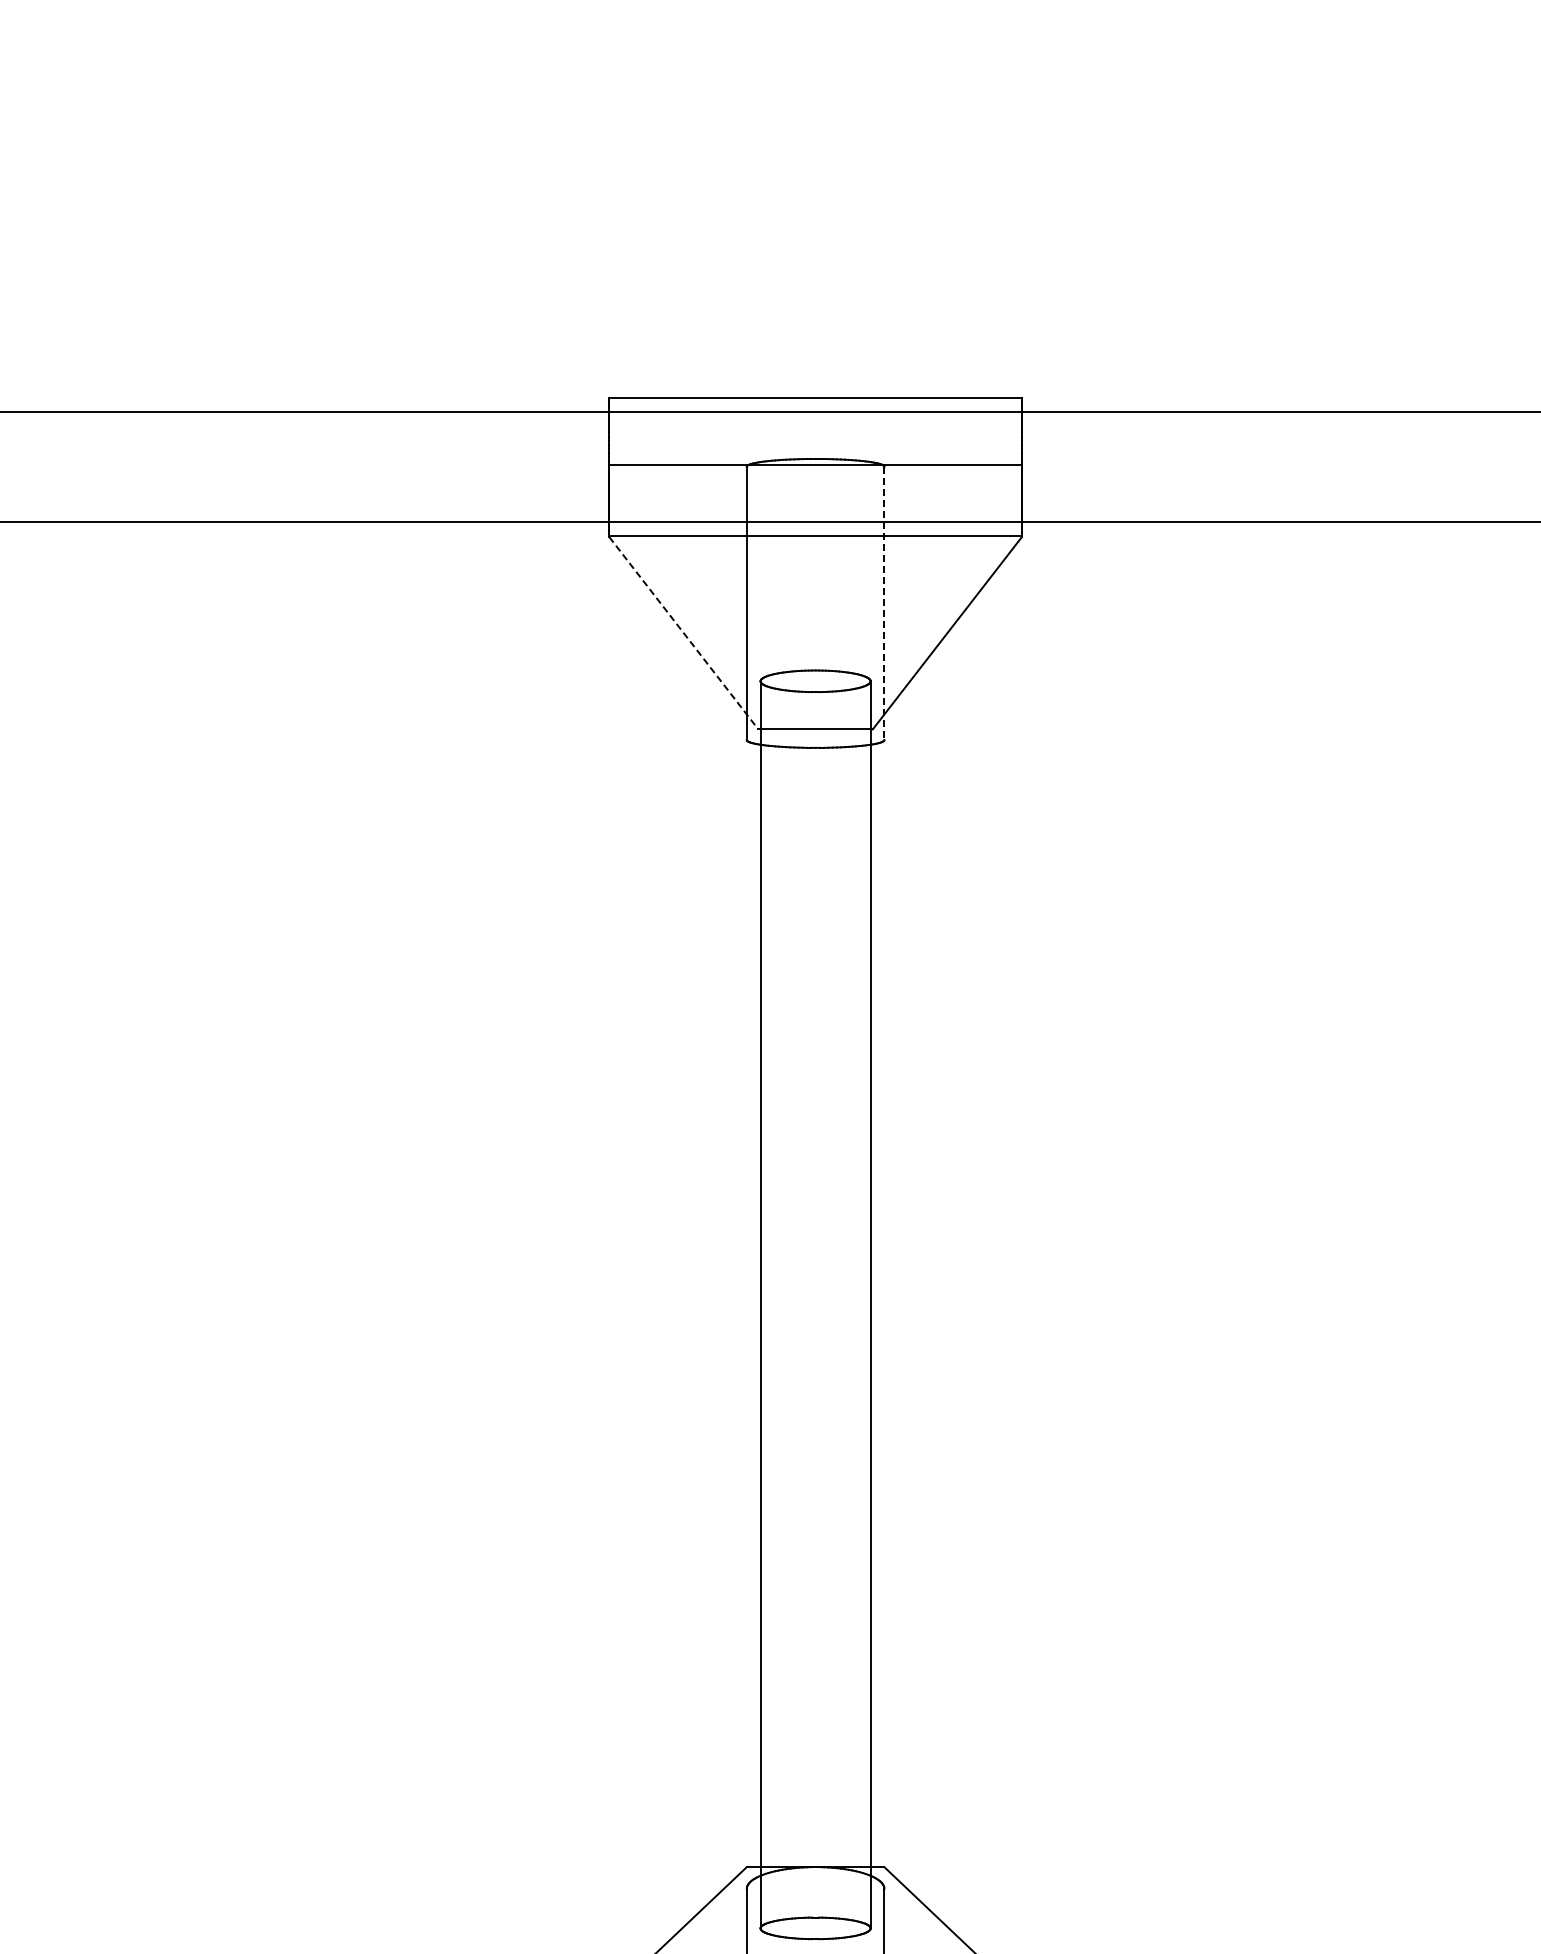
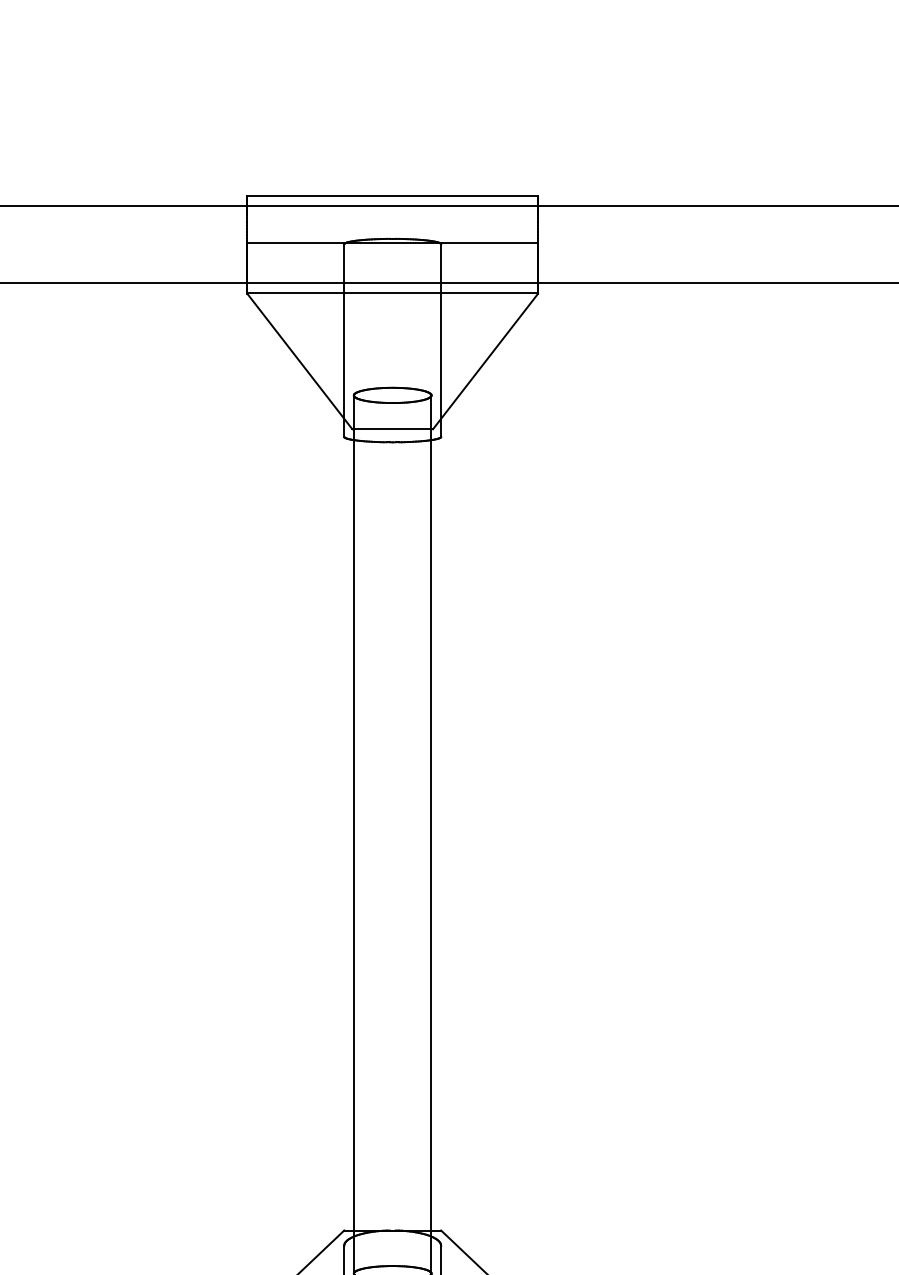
line: (884, 603) -> (441, 340), dashed -> solid
line: (683, 633) -> (299, 361), dashed -> solid

